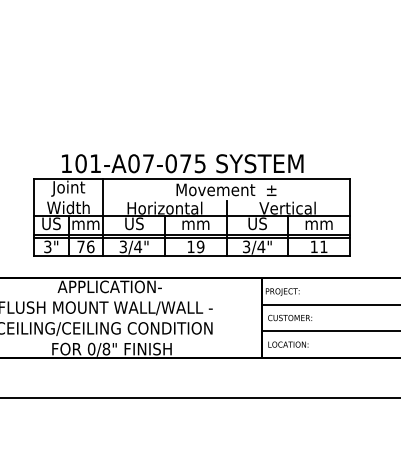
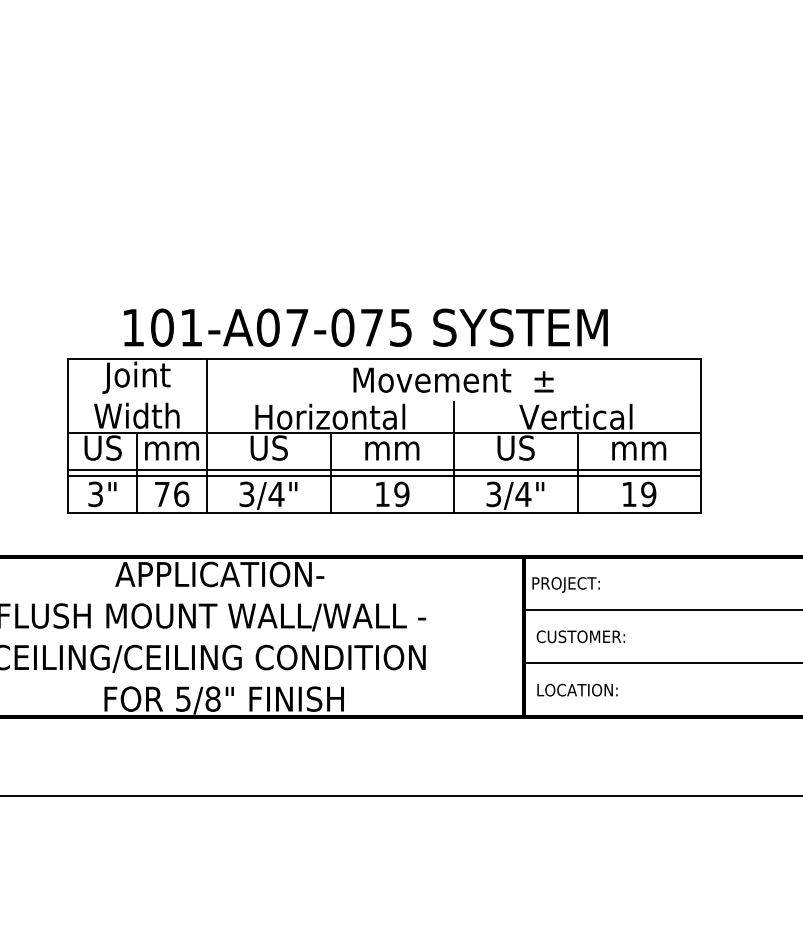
text: (323, 246) -> (647, 493), 11 -> 19
text: (91, 348) -> (183, 697), 0/8" -> 5/8"

